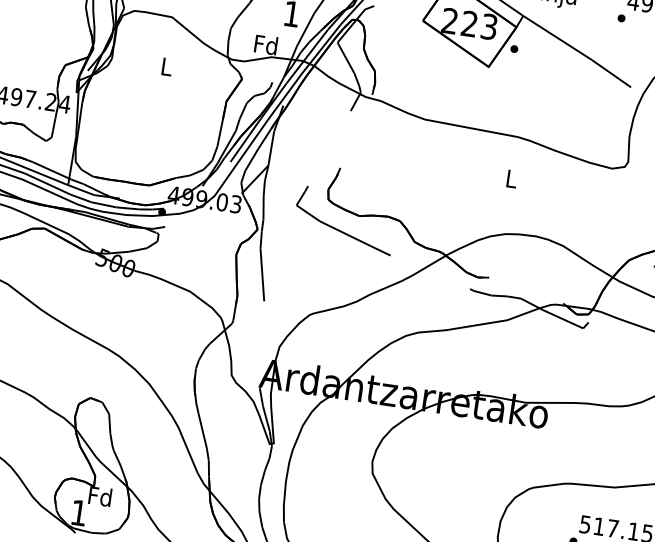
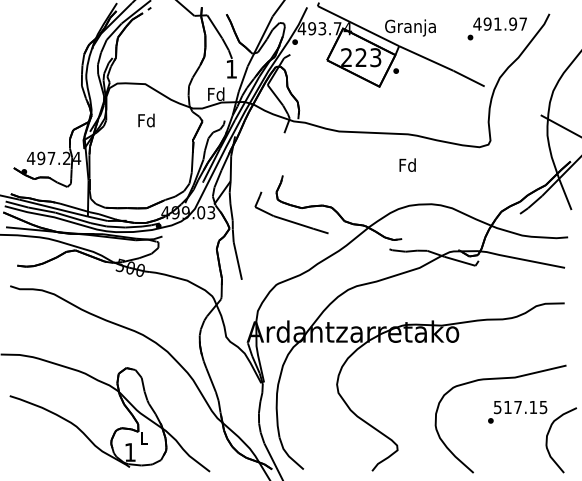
text: (166, 66) -> (146, 120), L -> Fd
text: (511, 177) -> (407, 164), L -> Fd
text: (99, 496) -> (143, 438), Fd -> L

